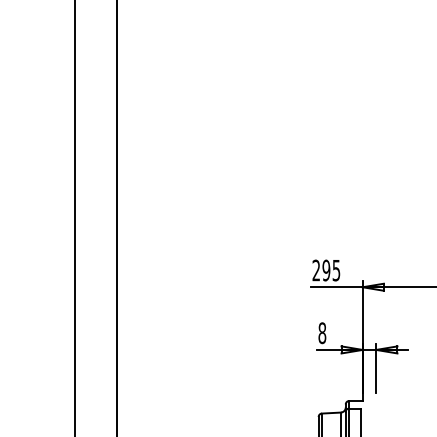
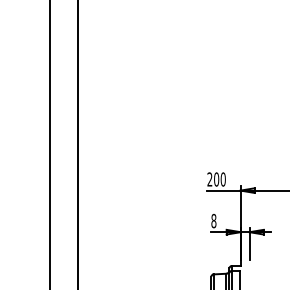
text: (330, 270) -> (219, 179), 295 -> 200

